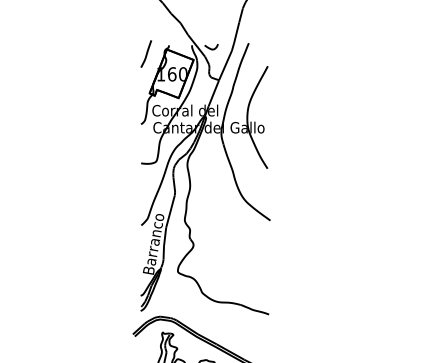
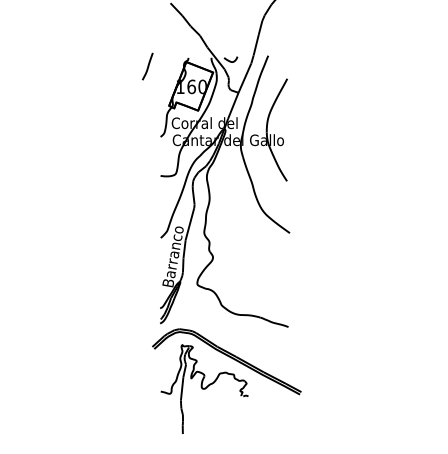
curve: (146, 53) -> (147, 66), moved

